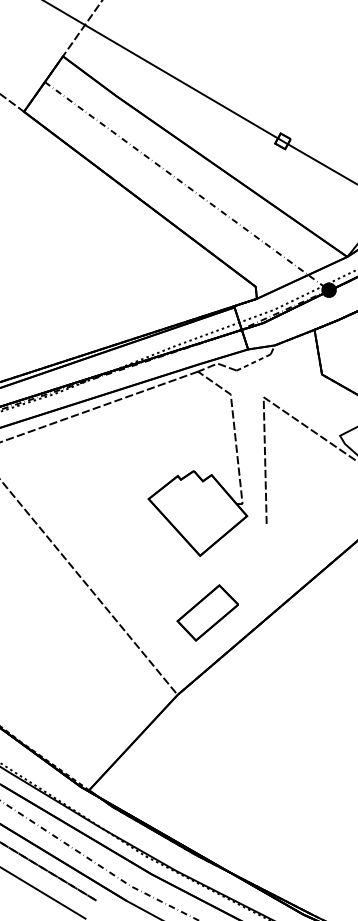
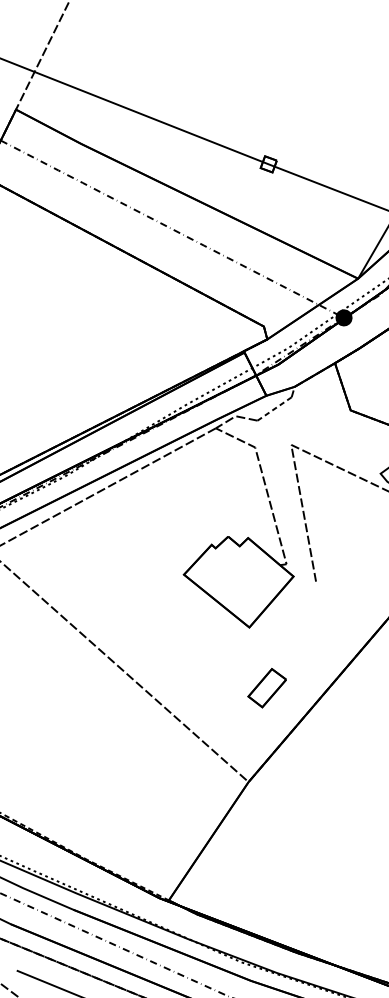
part: (207, 612) -> (266, 687), size x0.6

